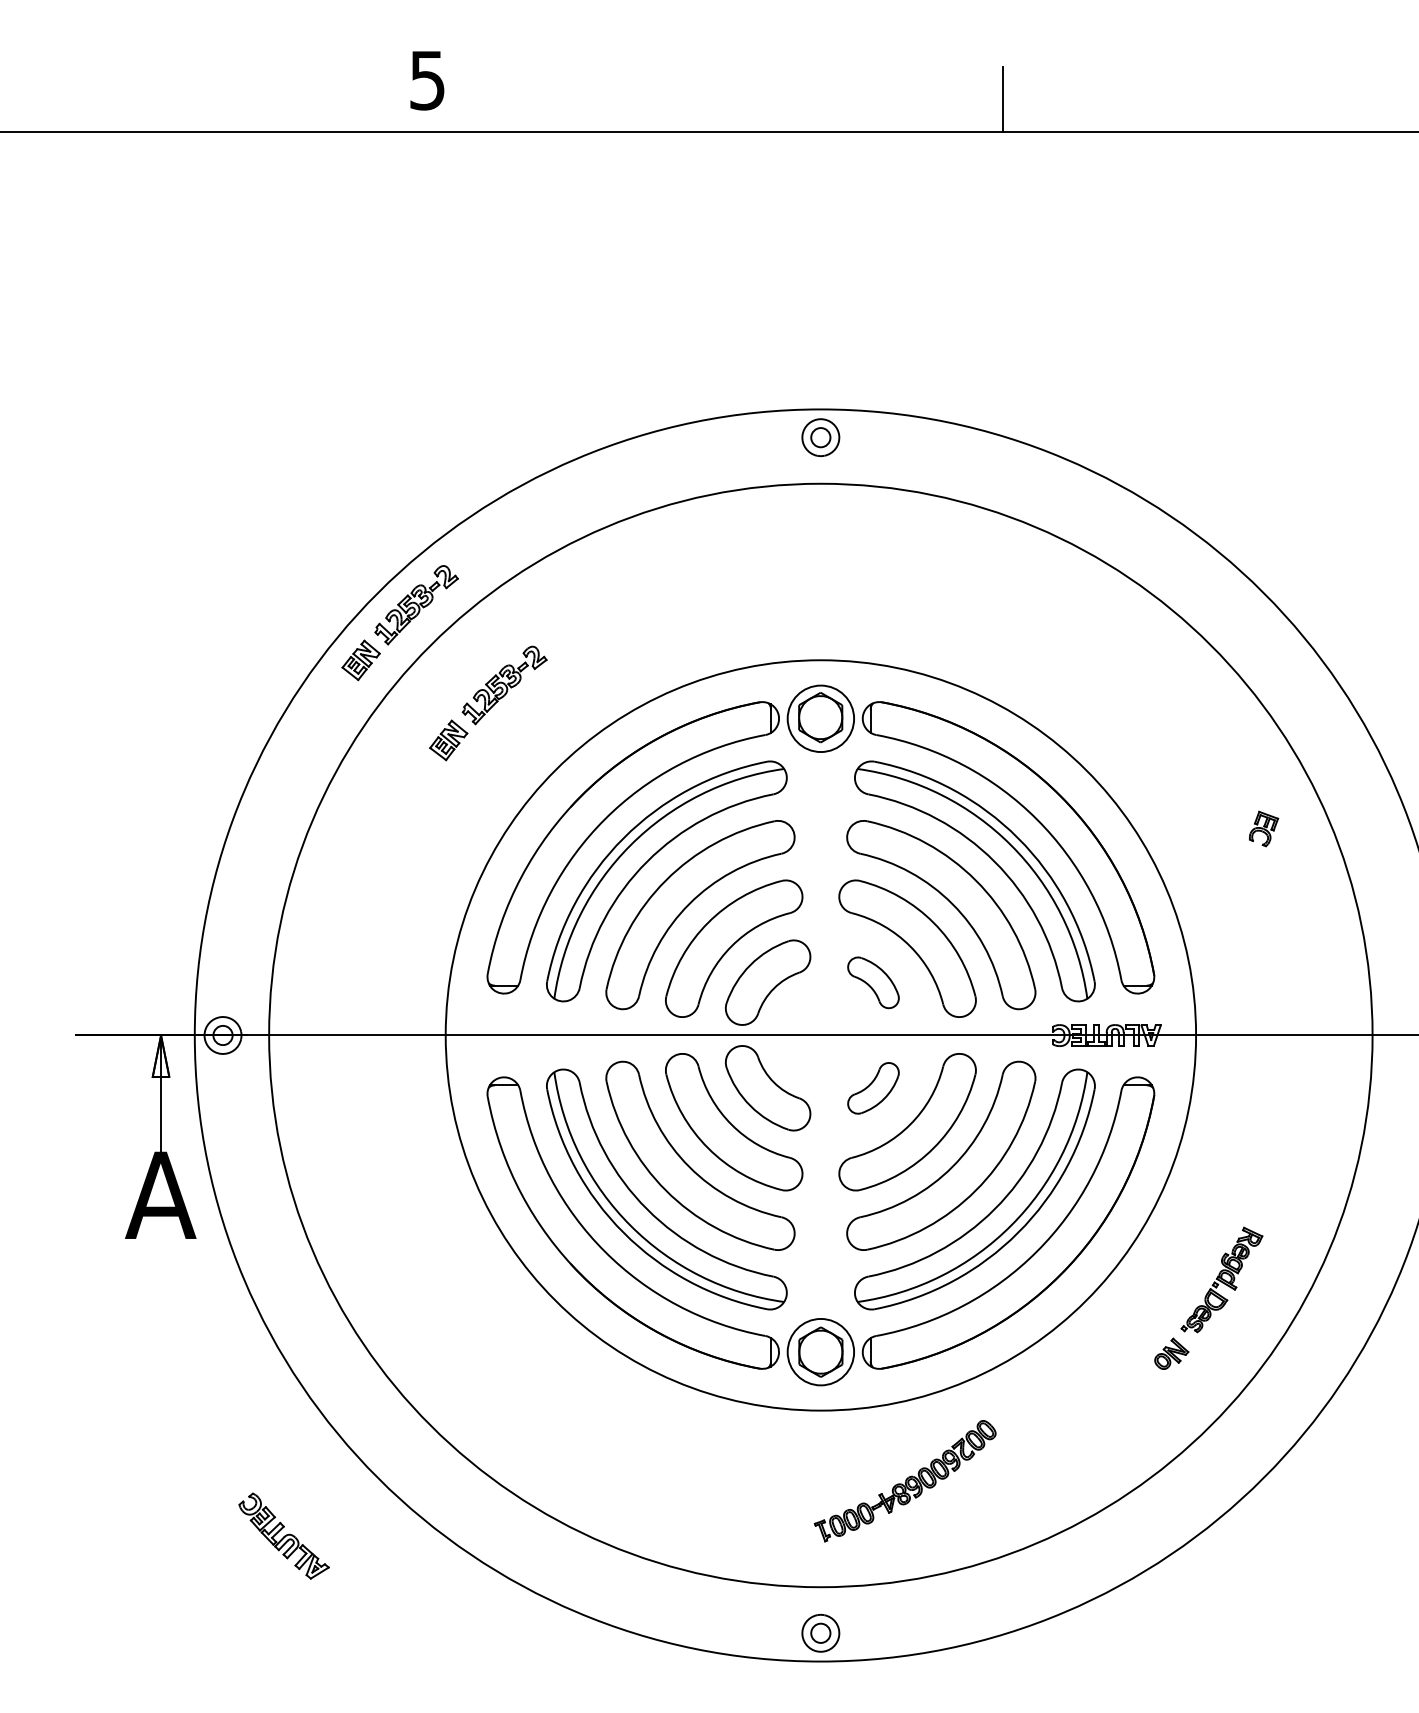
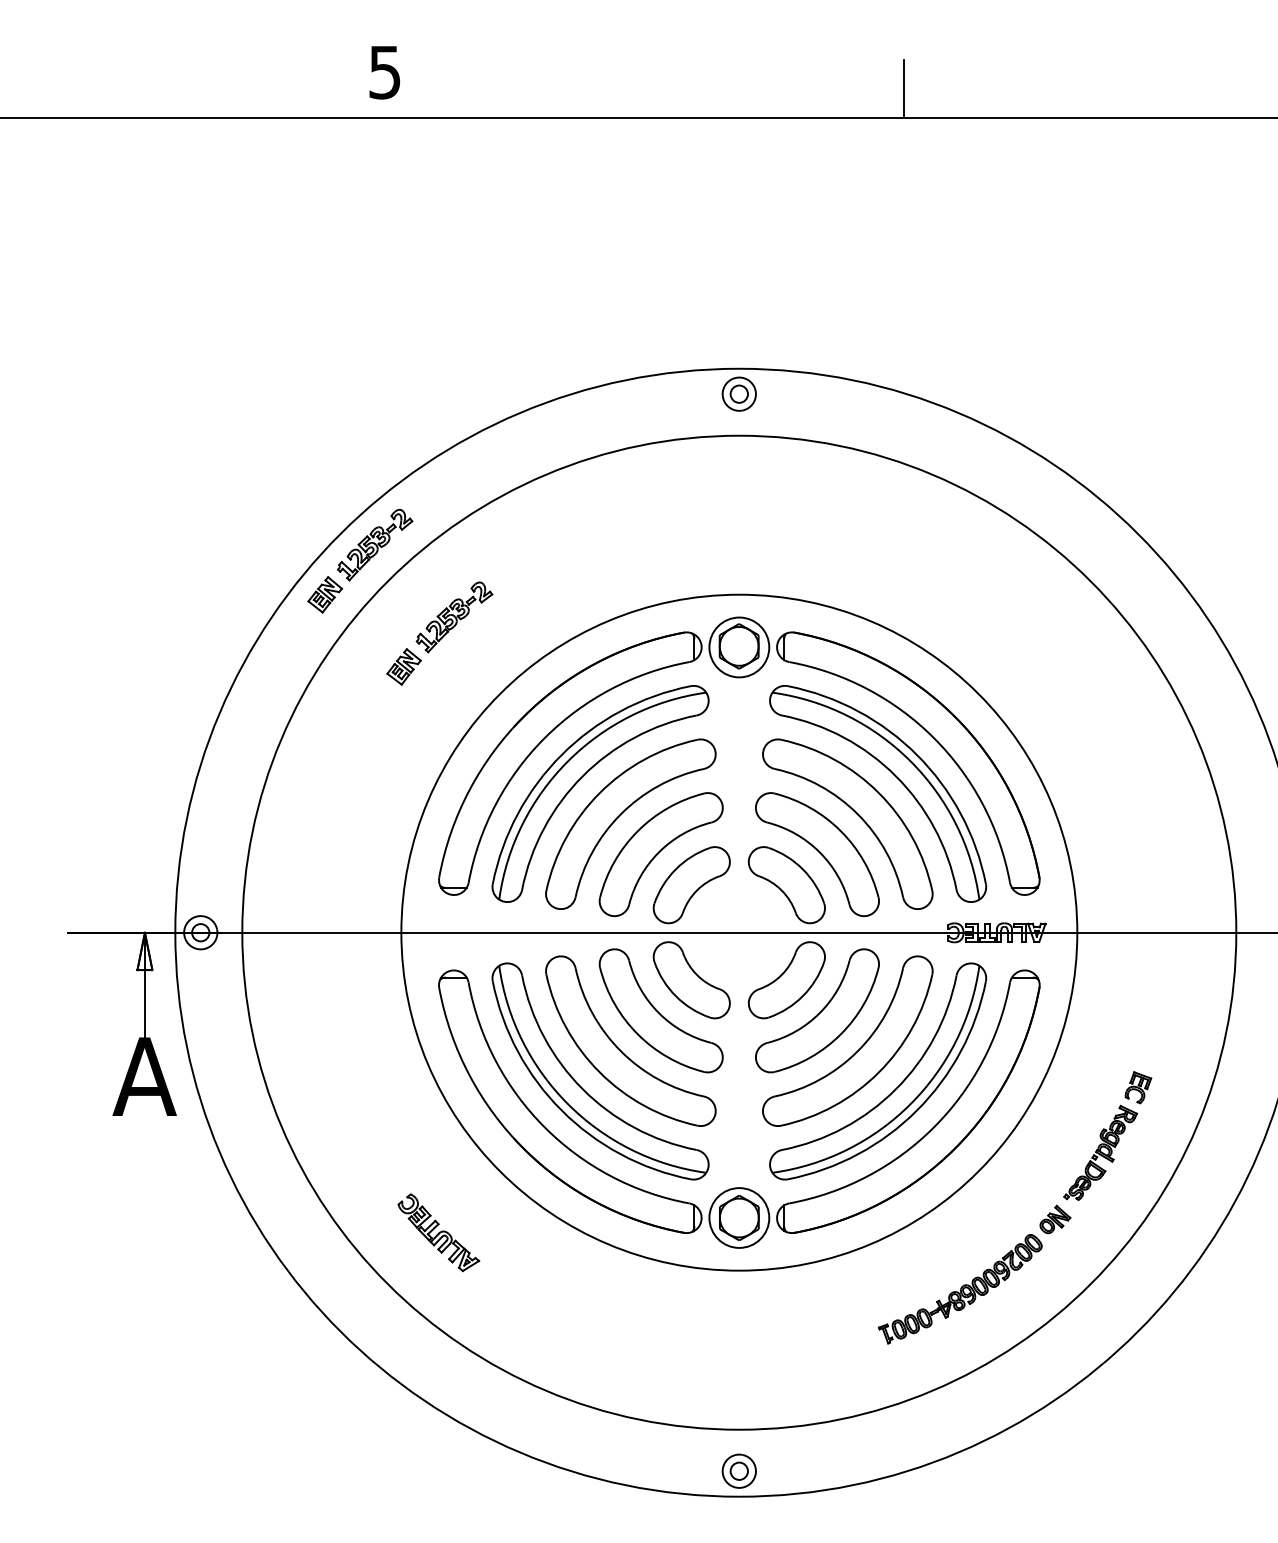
part: (1263, 828) -> (1138, 1087), moved
part: (873, 983) -> (786, 885), size x1.67
part: (873, 1088) -> (786, 980), size x1.67
part: (905, 1481) -> (960, 1289), moved
part: (283, 1535) -> (438, 1232), moved

